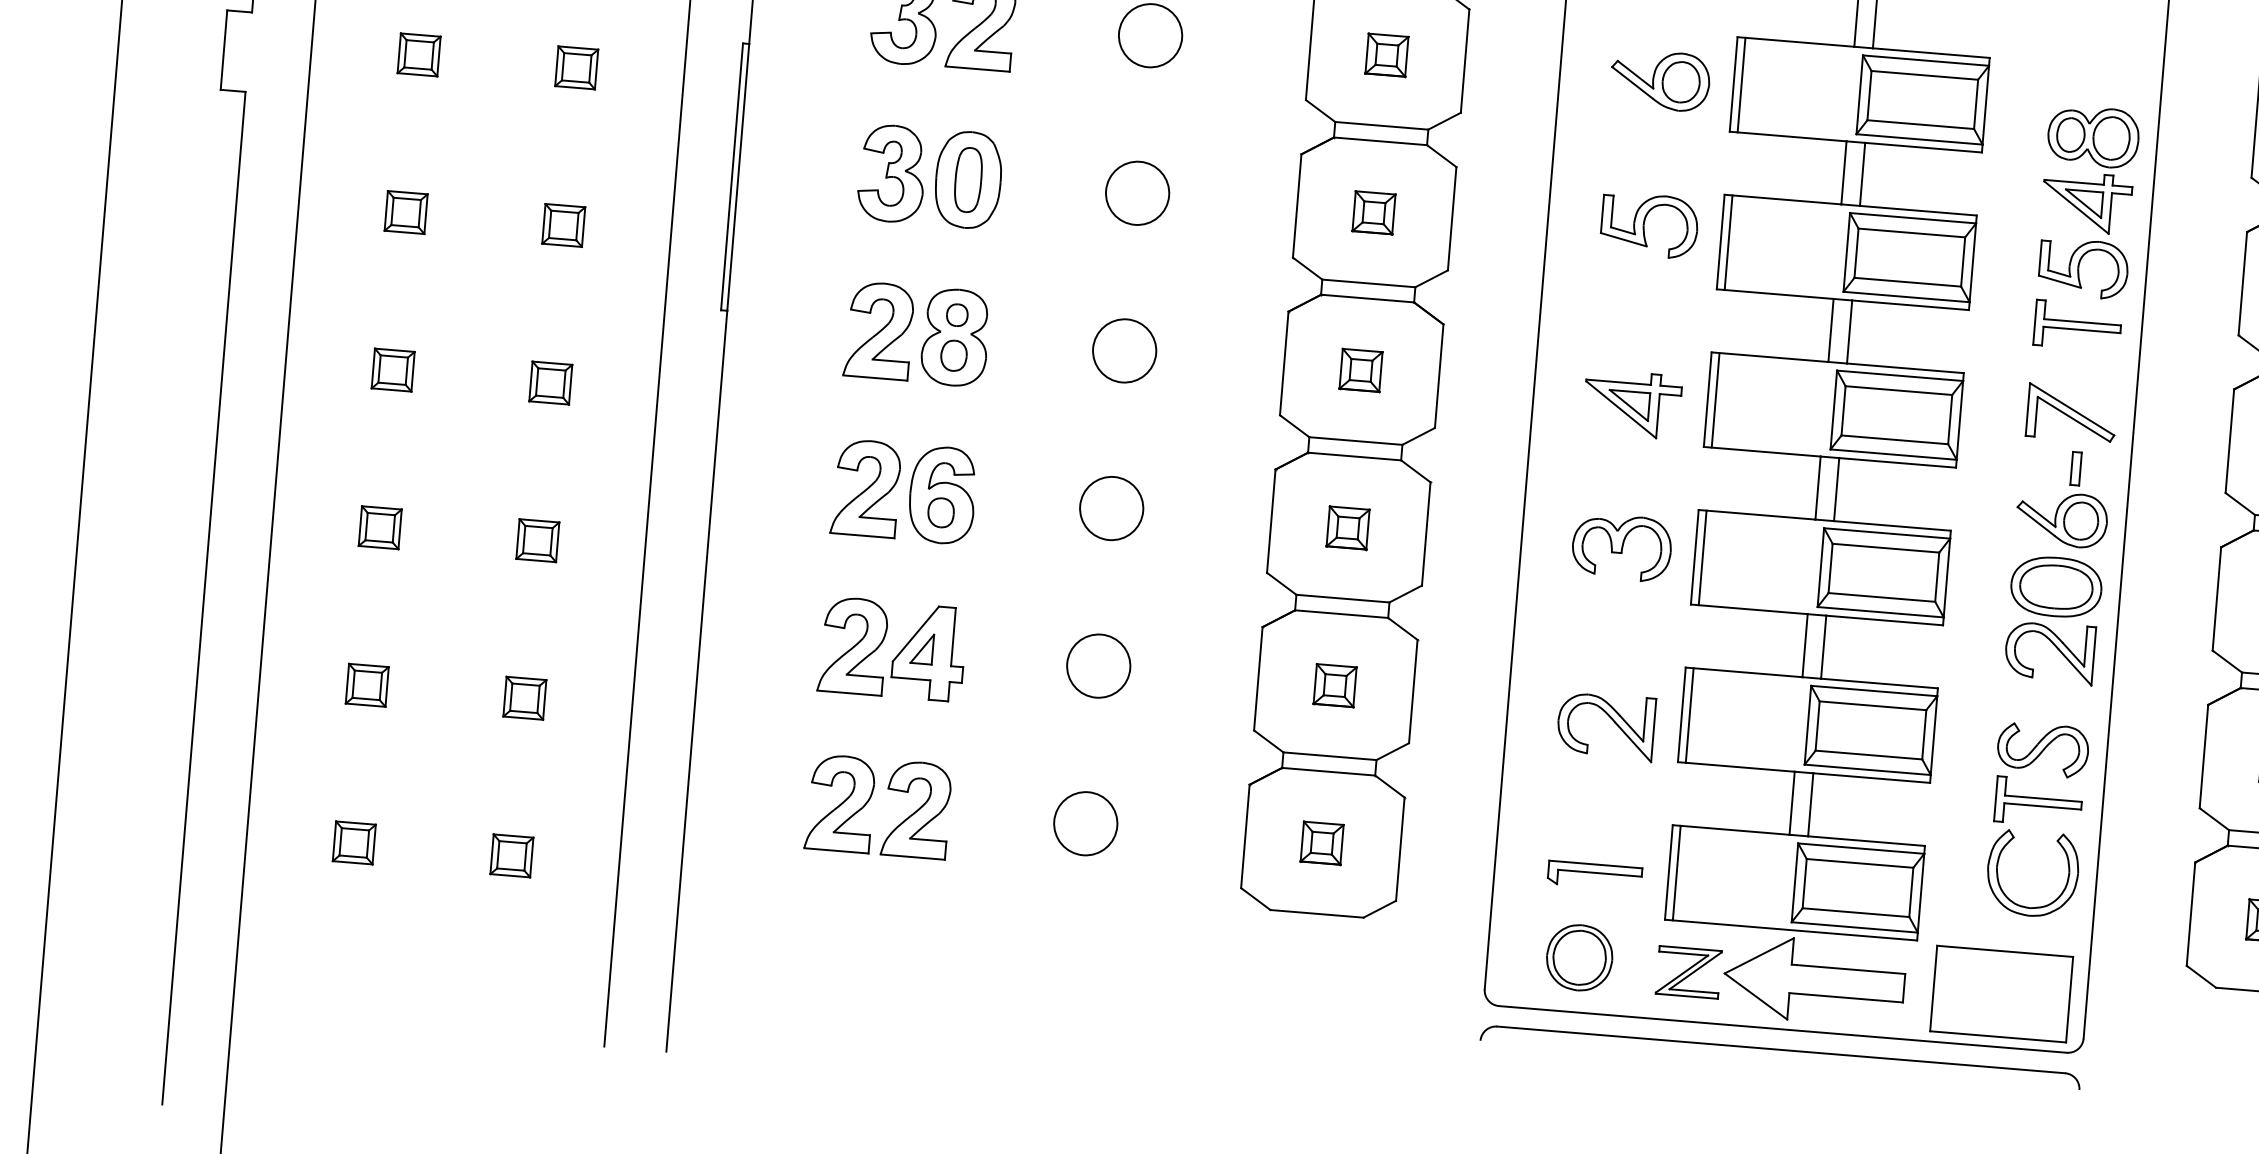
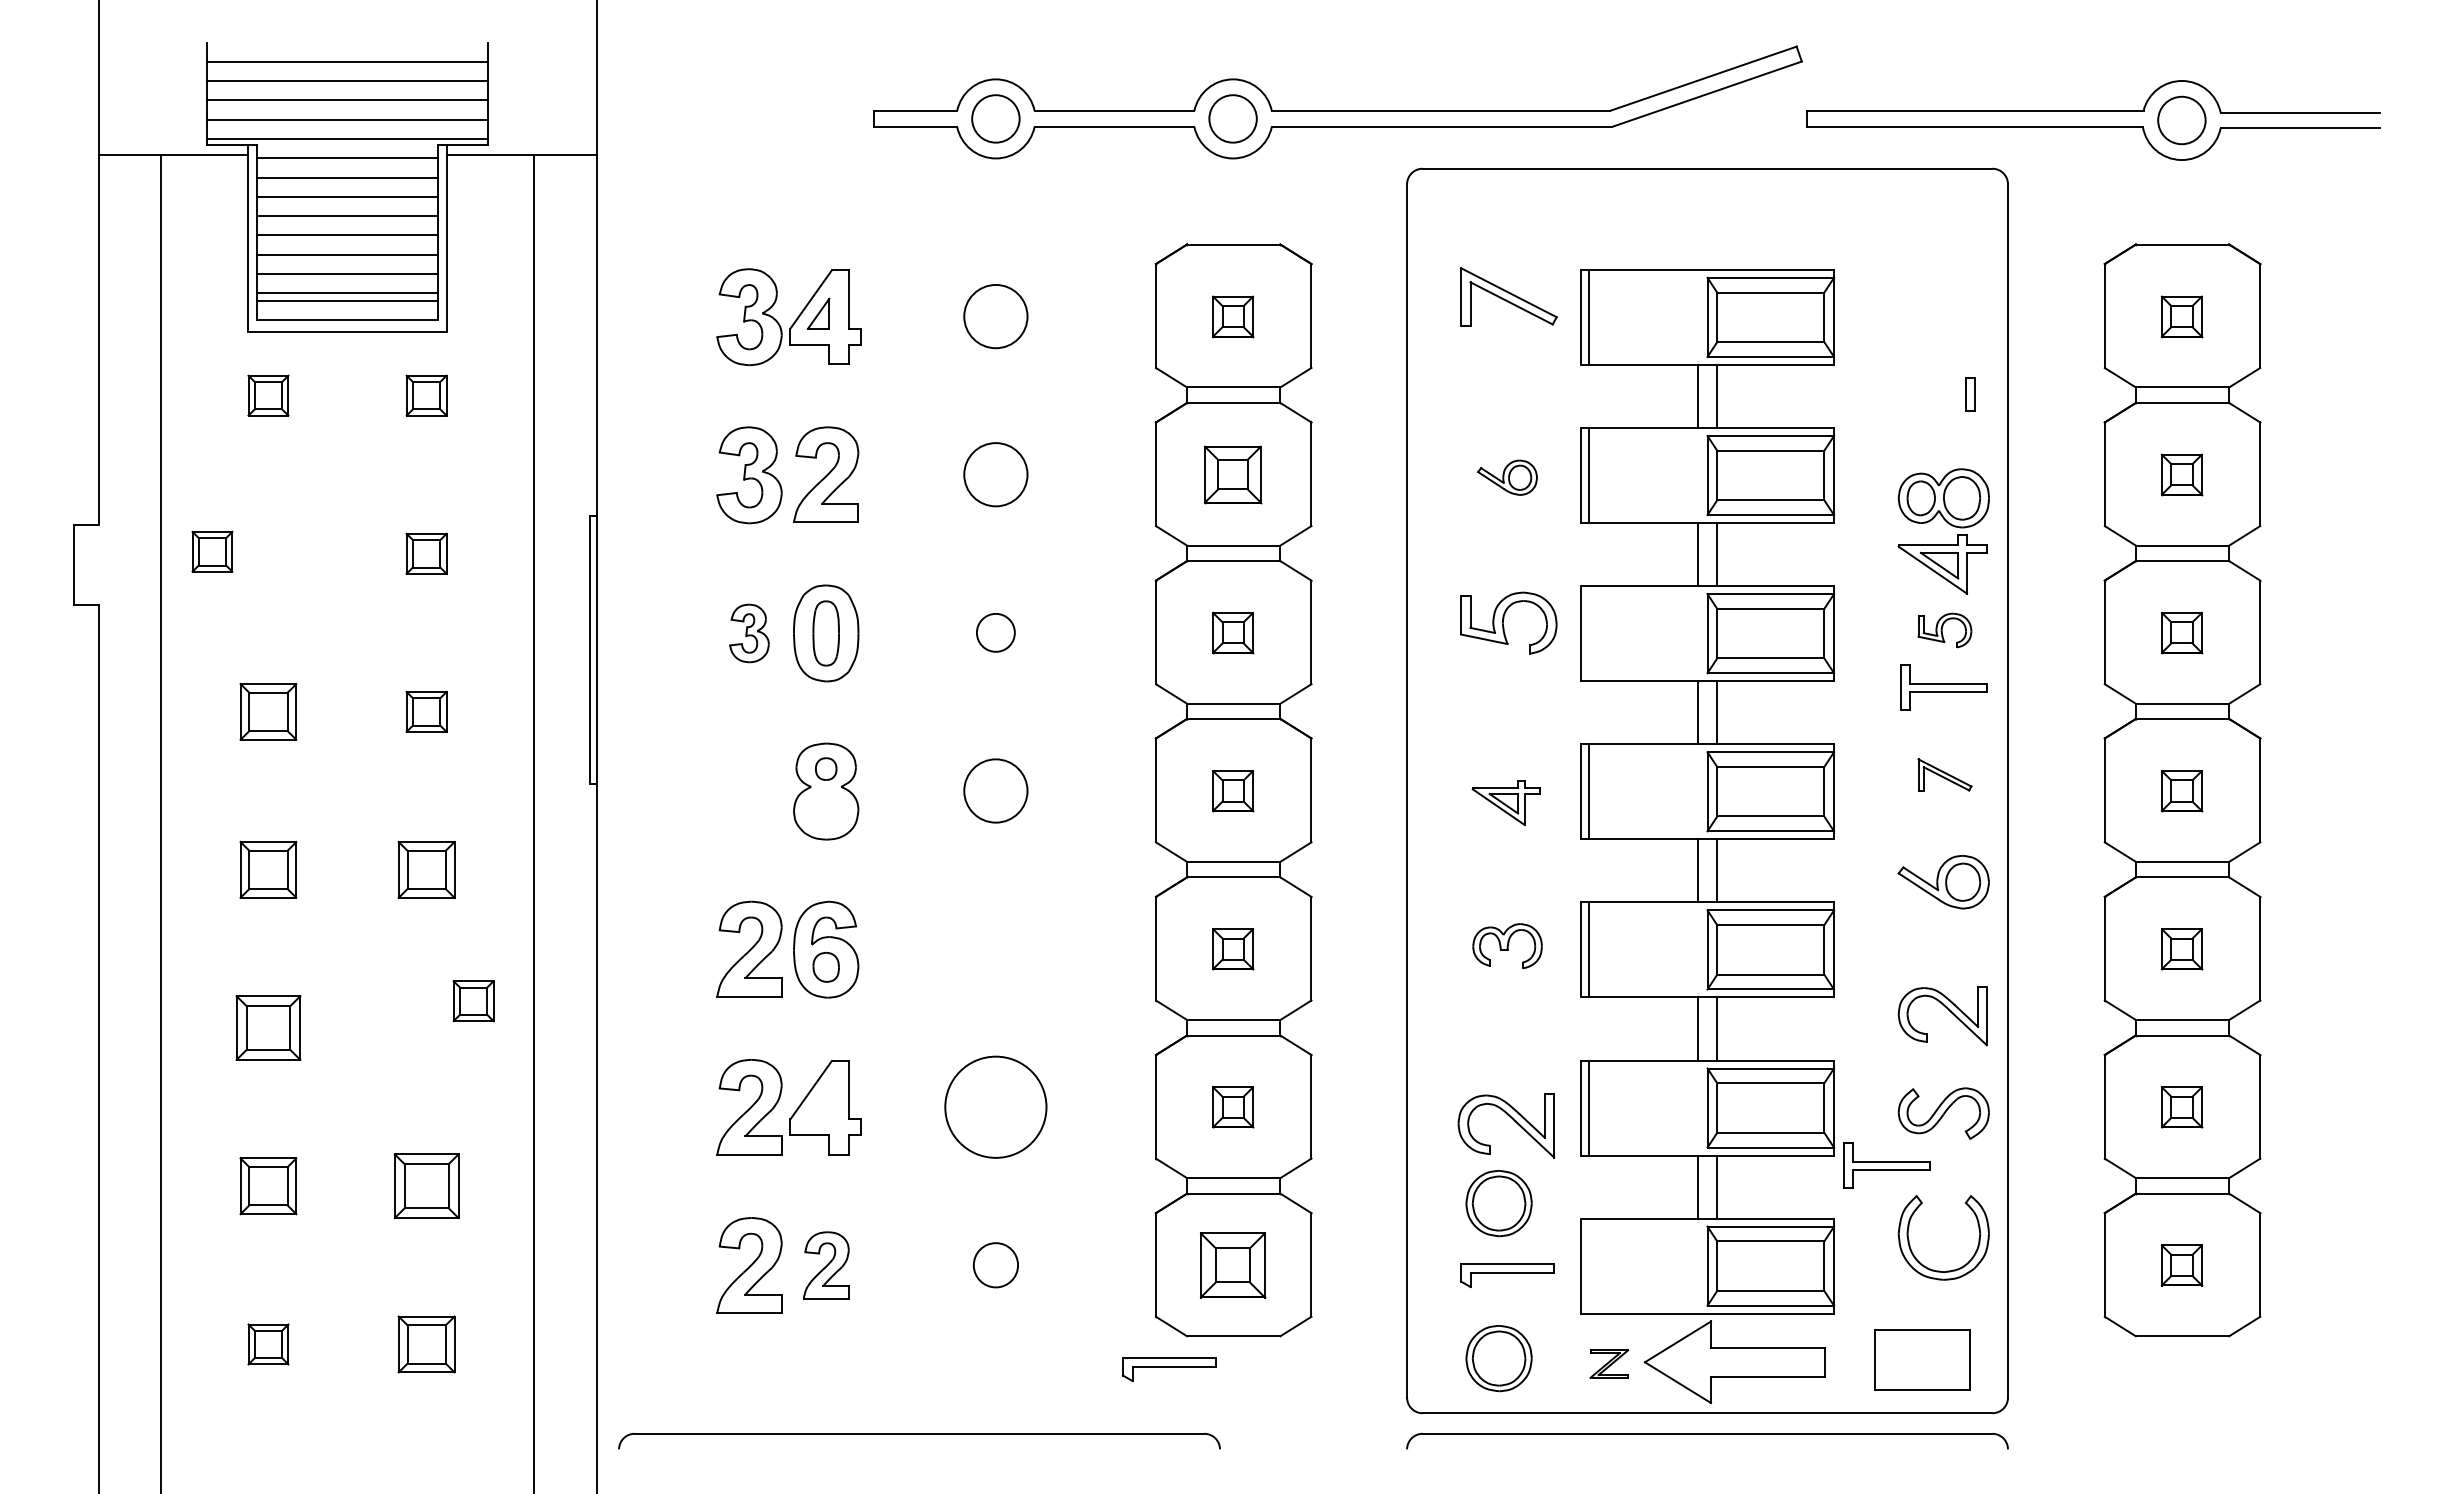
part: (419, 54) -> (212, 551), moved
part: (1387, 54) -> (1233, 474), size x1.4
part: (1660, 80) -> (1507, 477), size x0.6
part: (891, 173) -> (749, 633), size x0.6
circle: (1137, 192) -> (995, 632), size x0.6
part: (406, 212) -> (268, 711), size x1.4
line: (1728, 242) -> (1588, 633), removed
part: (2083, 268) -> (1944, 630), size x0.6
part: (879, 330) -> (749, 790), removed
part: (953, 355) -> (825, 809), removed
part: (393, 370) -> (268, 870), size x1.4
part: (550, 383) -> (426, 870), size x1.4
part: (1631, 404) -> (1505, 802), size x0.7
part: (2071, 412) -> (1944, 774), size x0.6
part: (2075, 468) -> (1970, 394), moved
circle: (1111, 507) -> (995, 948), removed
part: (380, 528) -> (268, 1028), size x1.6
part: (537, 540) -> (473, 1001), moved
part: (1621, 546) -> (1507, 945), size x0.7
part: (2056, 586) -> (1943, 949), removed
part: (922, 648) -> (818, 1104), removed
circle: (1098, 665) -> (995, 1106), size x1.6
part: (367, 685) -> (268, 1186), size x1.4
part: (524, 698) -> (426, 1186), size x1.6
part: (2038, 801) -> (1886, 1165), moved
part: (1591, 803) -> (1498, 1203), added
part: (916, 809) -> (826, 1265), size x0.7
circle: (1085, 822) -> (995, 1264), size x0.7
part: (1322, 843) -> (1233, 1265), size x1.6
part: (511, 855) -> (426, 1344), size x1.4
line: (1676, 872) -> (1588, 1265), removed
part: (1249, 941) -> (1168, 1369), added
part: (1689, 971) -> (1609, 1363), size x0.6
part: (995, 986) -> (919, 1434), added
part: (2001, 993) -> (1922, 1359), size x0.7

